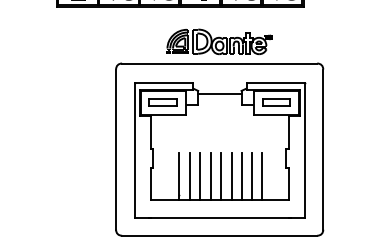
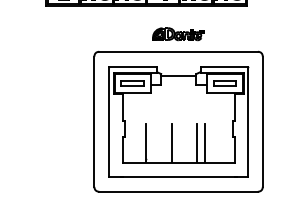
part: (219, 41) -> (178, 33), size x0.6
line: (189, 175) -> (154, 142), removed
line: (199, 175) -> (162, 142), removed
line: (221, 175) -> (180, 142), removed
line: (231, 175) -> (188, 142), removed
line: (262, 175) -> (213, 142), removed

